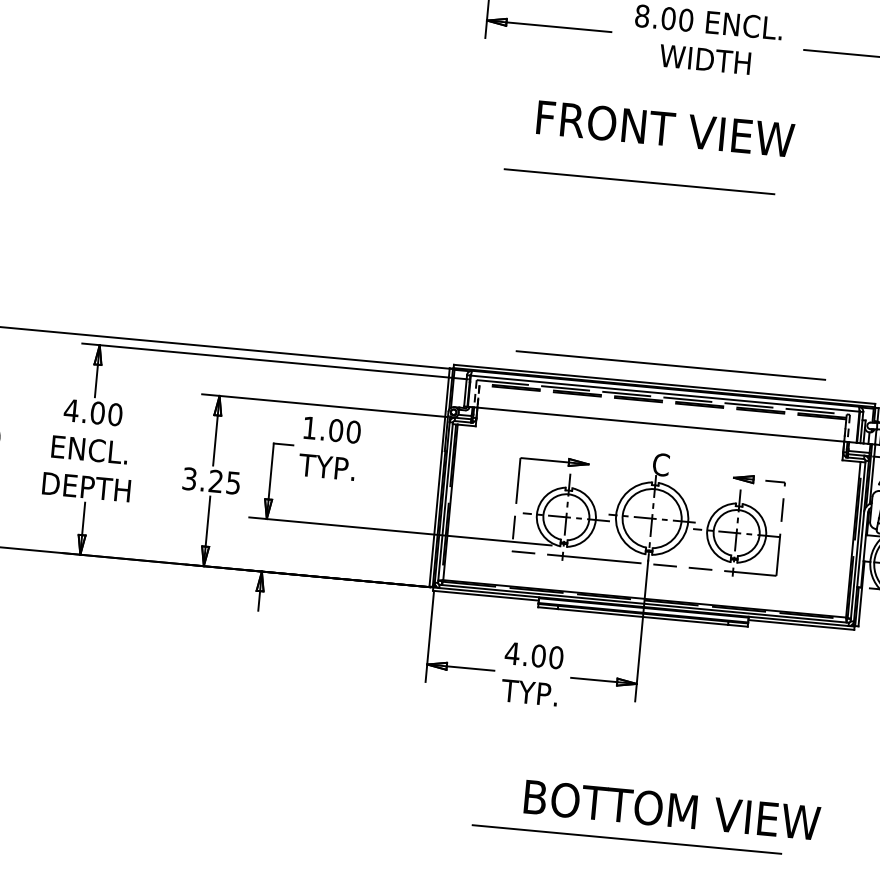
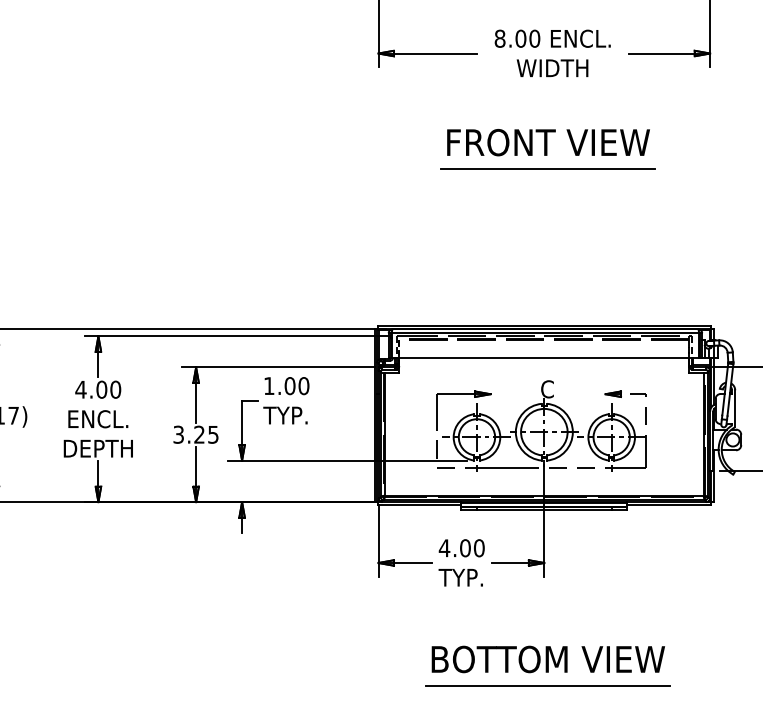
text: (665, 128) -> (548, 142), moved
line: (639, 181) -> (547, 168), moved
line: (670, 365) -> (547, 310), removed
text: (671, 810) -> (547, 659), moved

